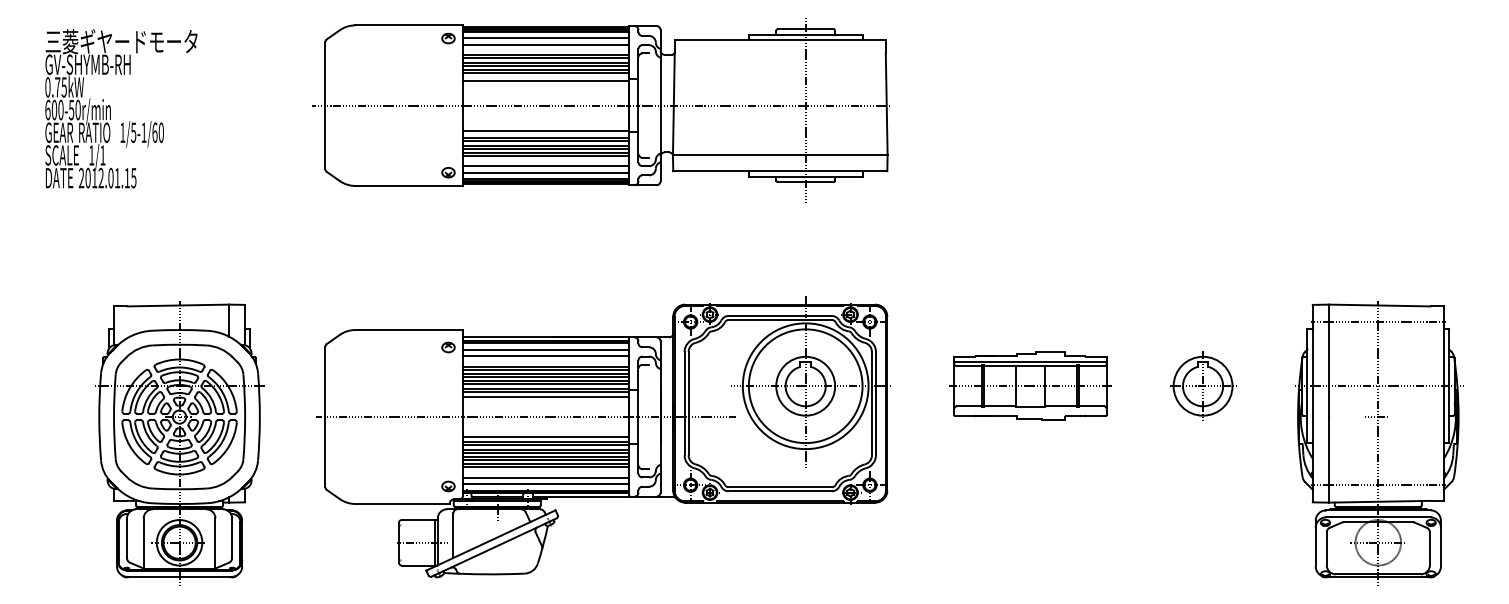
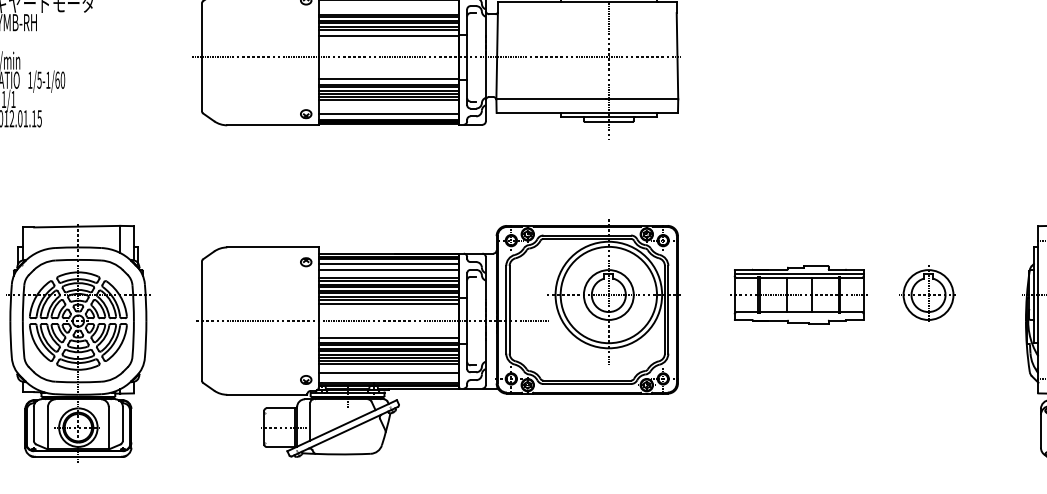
line: (546, 44) -> (389, 5), removed
line: (546, 166) -> (389, 108), removed
part: (1203, 385) -> (928, 294), moved
line: (546, 484) -> (389, 378), removed

